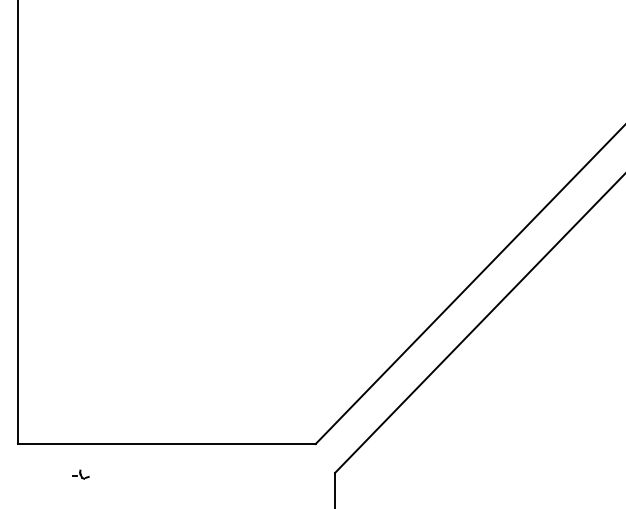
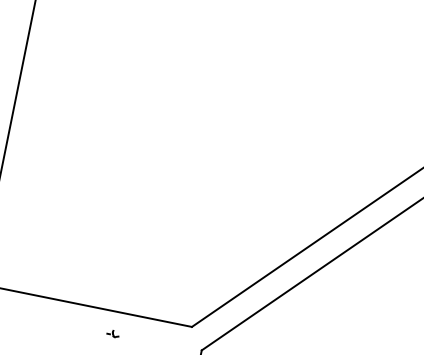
part: (80, 474) -> (112, 333), moved

